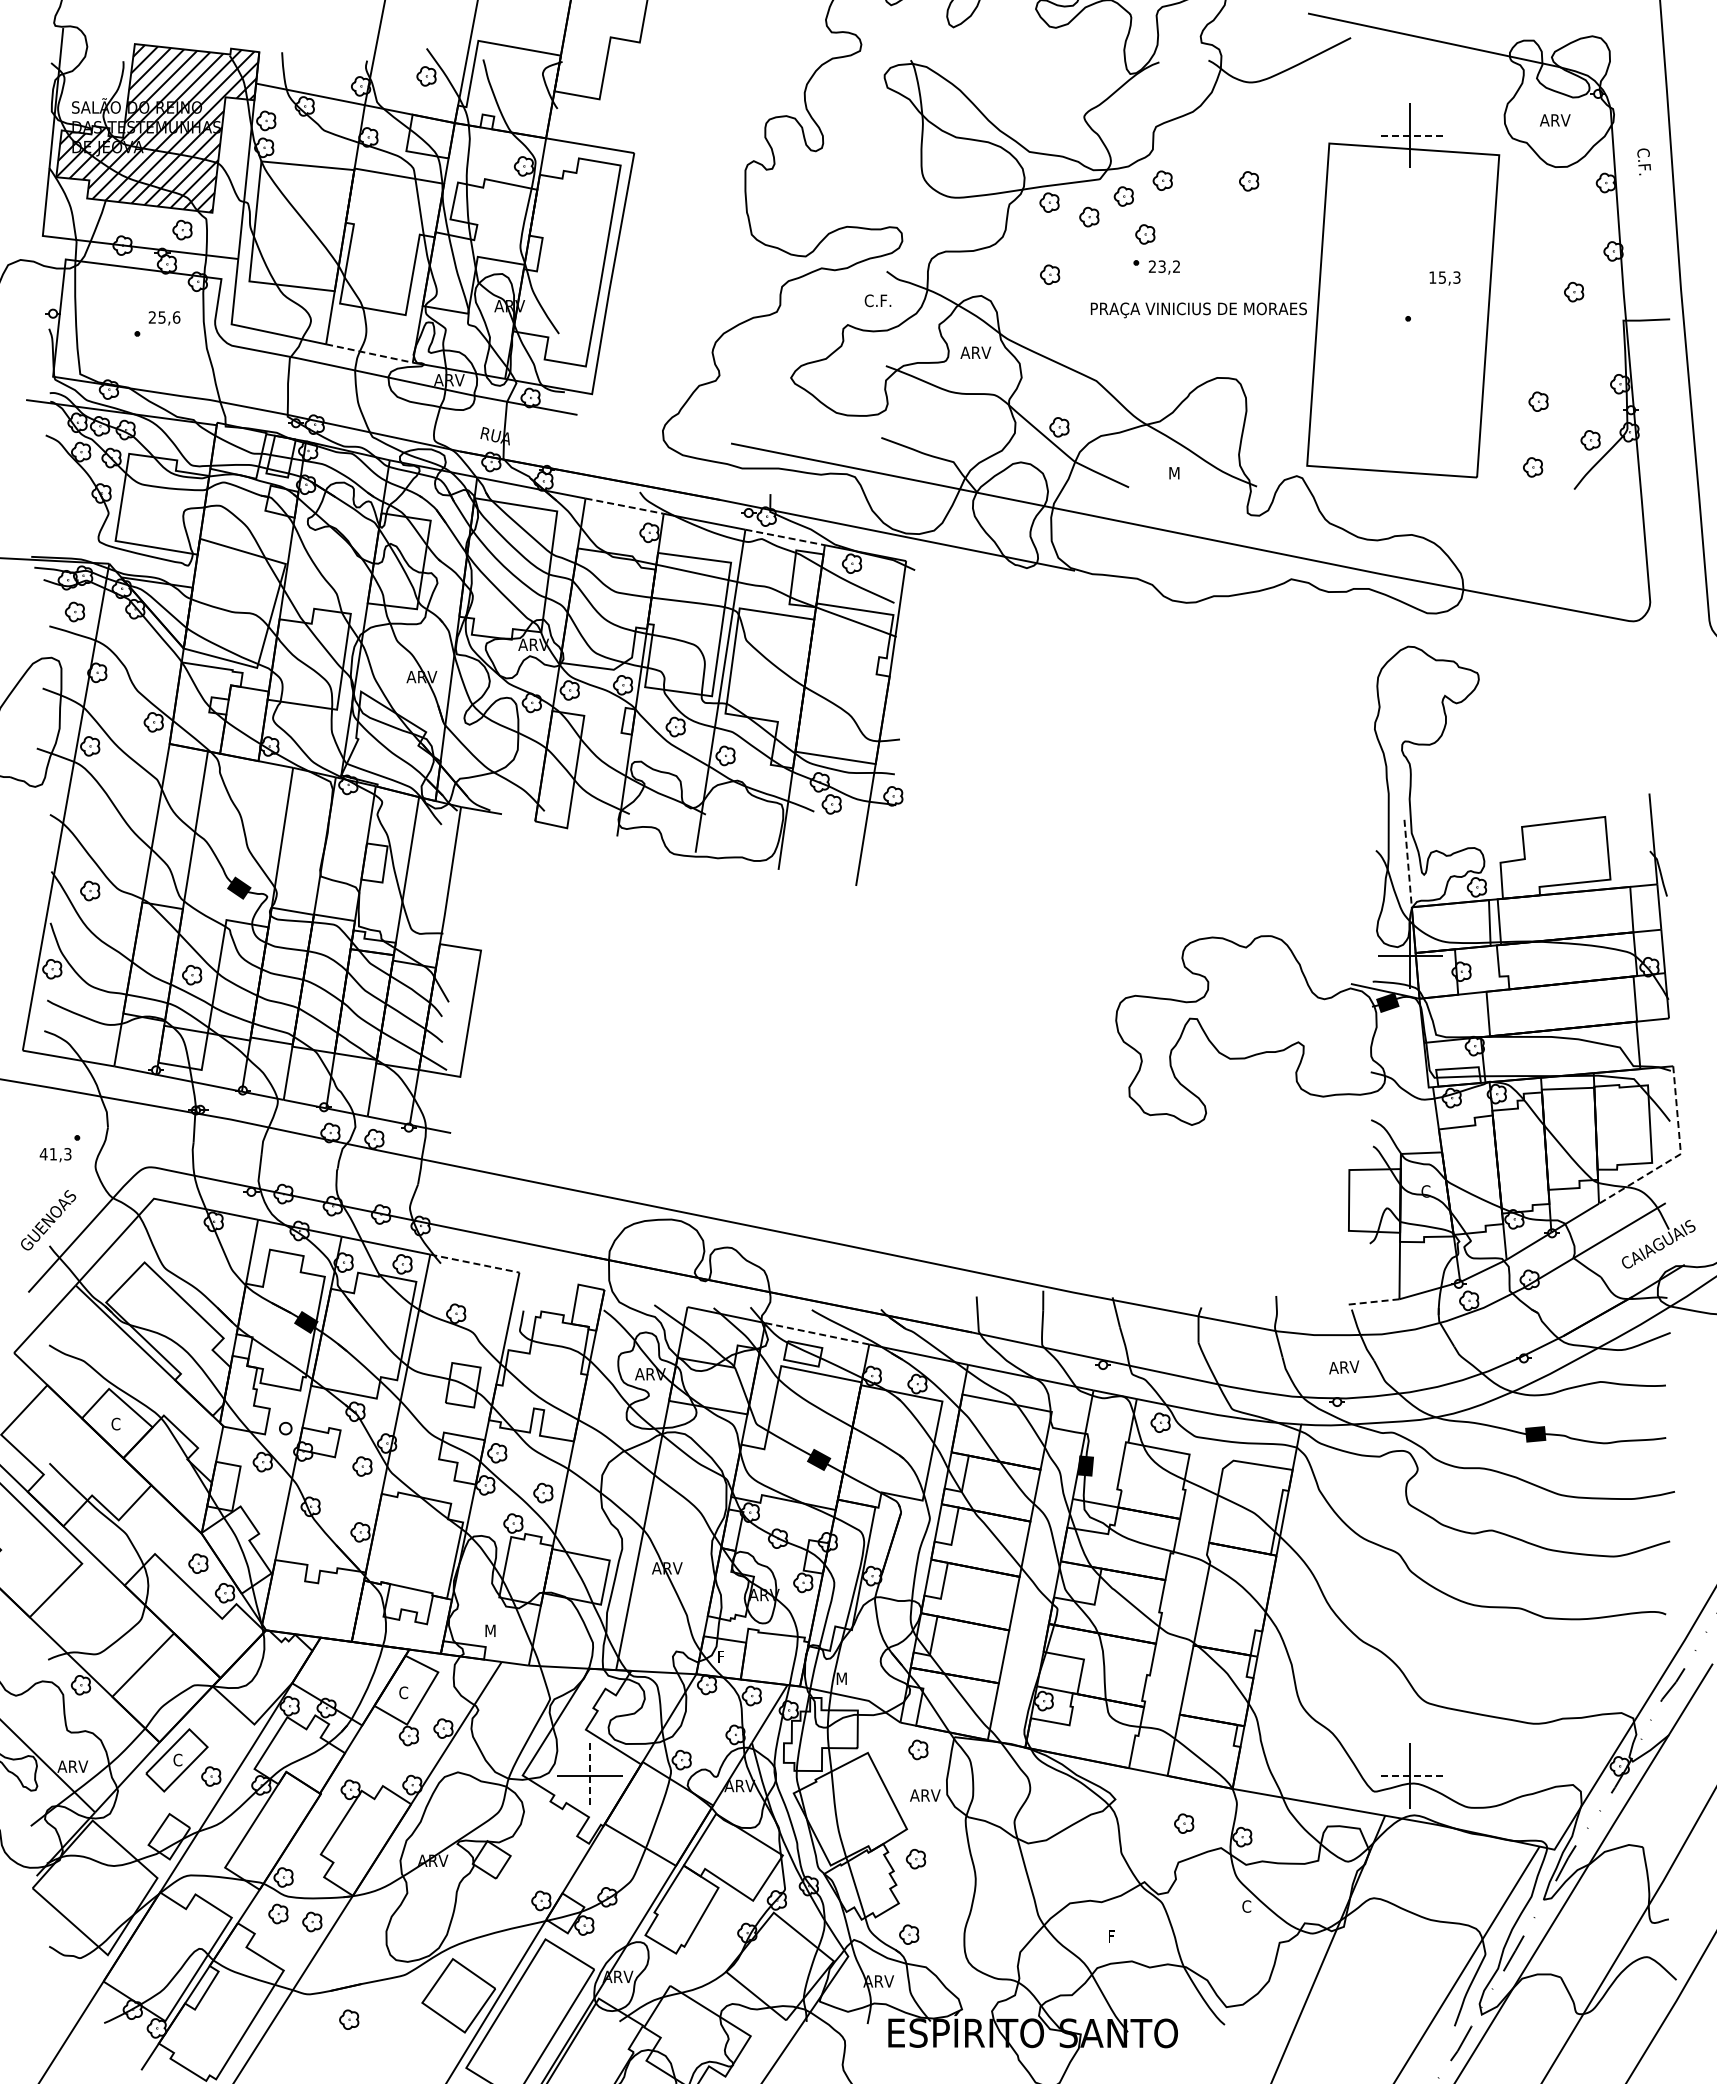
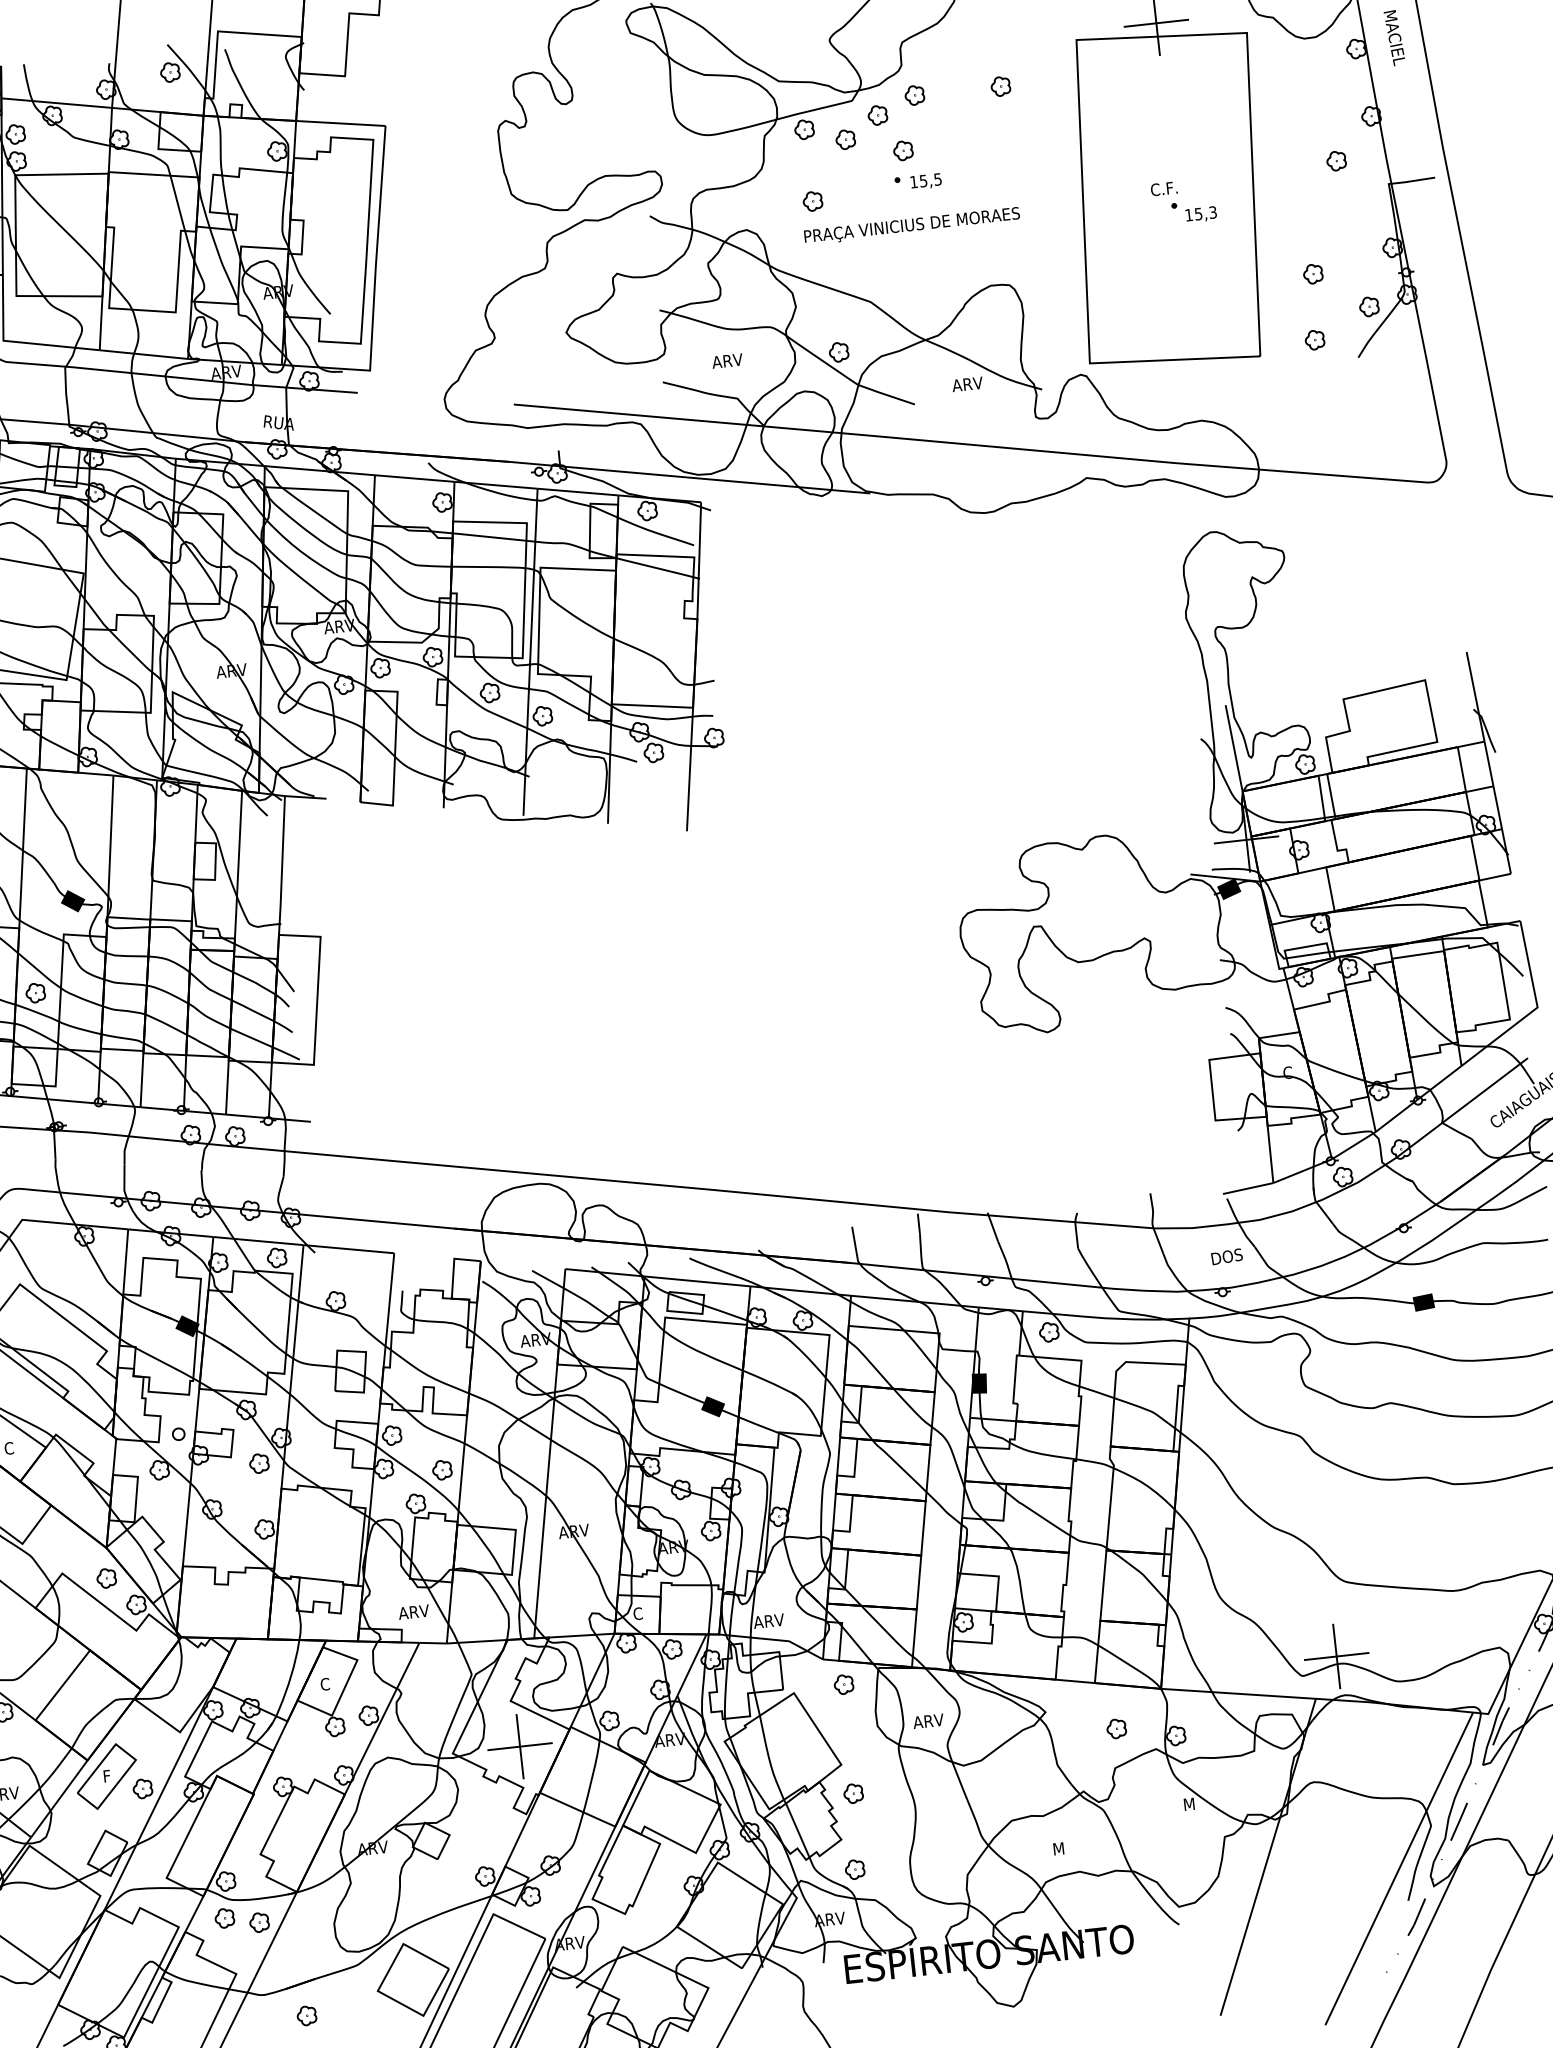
line: (1410, 135) -> (1156, 23), dashed -> solid
text: (1645, 176) -> (1394, 38), C.F. -> MACIEL
text: (1164, 266) -> (925, 180), 23,2 -> 15,5
text: (1444, 278) -> (1200, 214), moved
text: (877, 300) -> (1163, 188), moved
text: (1198, 310) -> (911, 226), moved
text: (975, 352) -> (727, 360), moved
line: (369, 353) -> (143, 354), dashed -> solid
text: (1183, 473) -> (967, 384), M -> ARV
line: (624, 506) -> (414, 478), dashed -> solid
line: (785, 537) -> (578, 492), dashed -> solid
line: (1408, 863) -> (1234, 748), dashed -> solid
line: (1678, 1155) -> (1535, 1009), dashed -> solid
line: (475, 1263) -> (349, 1249), dashed -> solid
line: (1373, 1301) -> (1247, 1188), dashed -> solid
line: (817, 1333) -> (697, 1281), dashed -> solid
text: (1345, 1367) -> (1227, 1256), ARV -> DOS
text: (499, 1630) -> (413, 1611), M -> ARV
text: (721, 1656) -> (637, 1613), F -> C
text: (850, 1678) -> (768, 1620), M -> ARV
text: (177, 1759) -> (107, 1775), C -> F
line: (590, 1776) -> (520, 1747), dashed -> solid
line: (1410, 1776) -> (1336, 1656), dashed -> solid
text: (925, 1795) -> (928, 1721), moved
text: (1247, 1906) -> (1188, 1804), C -> M
text: (1113, 1936) -> (1058, 1848), F -> M

